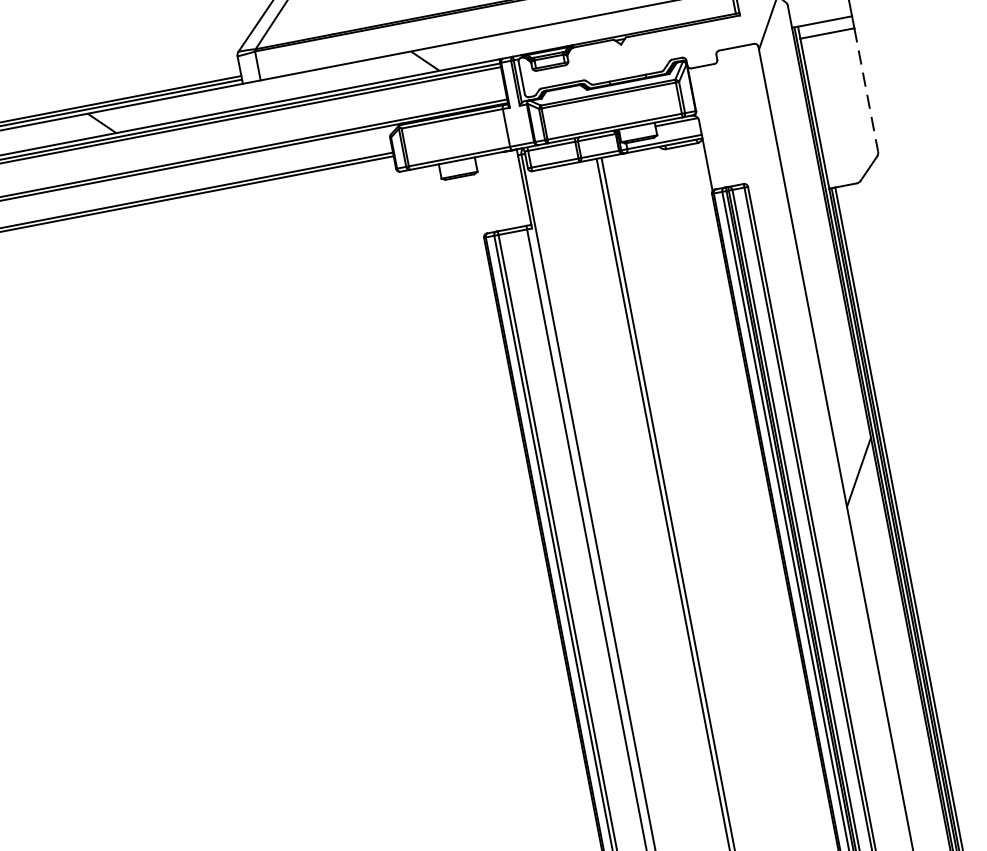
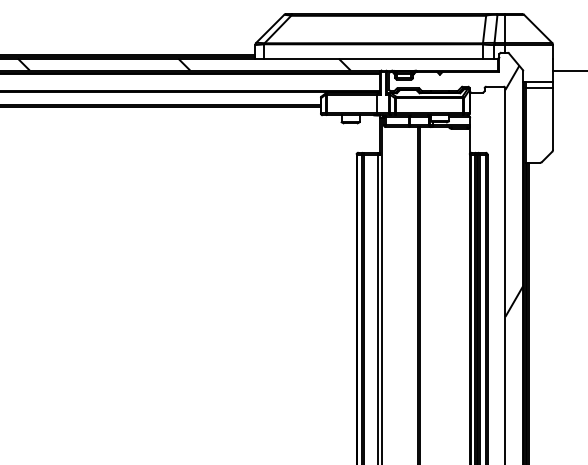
line: (867, 90) -> (553, 119), dashed -> solid

